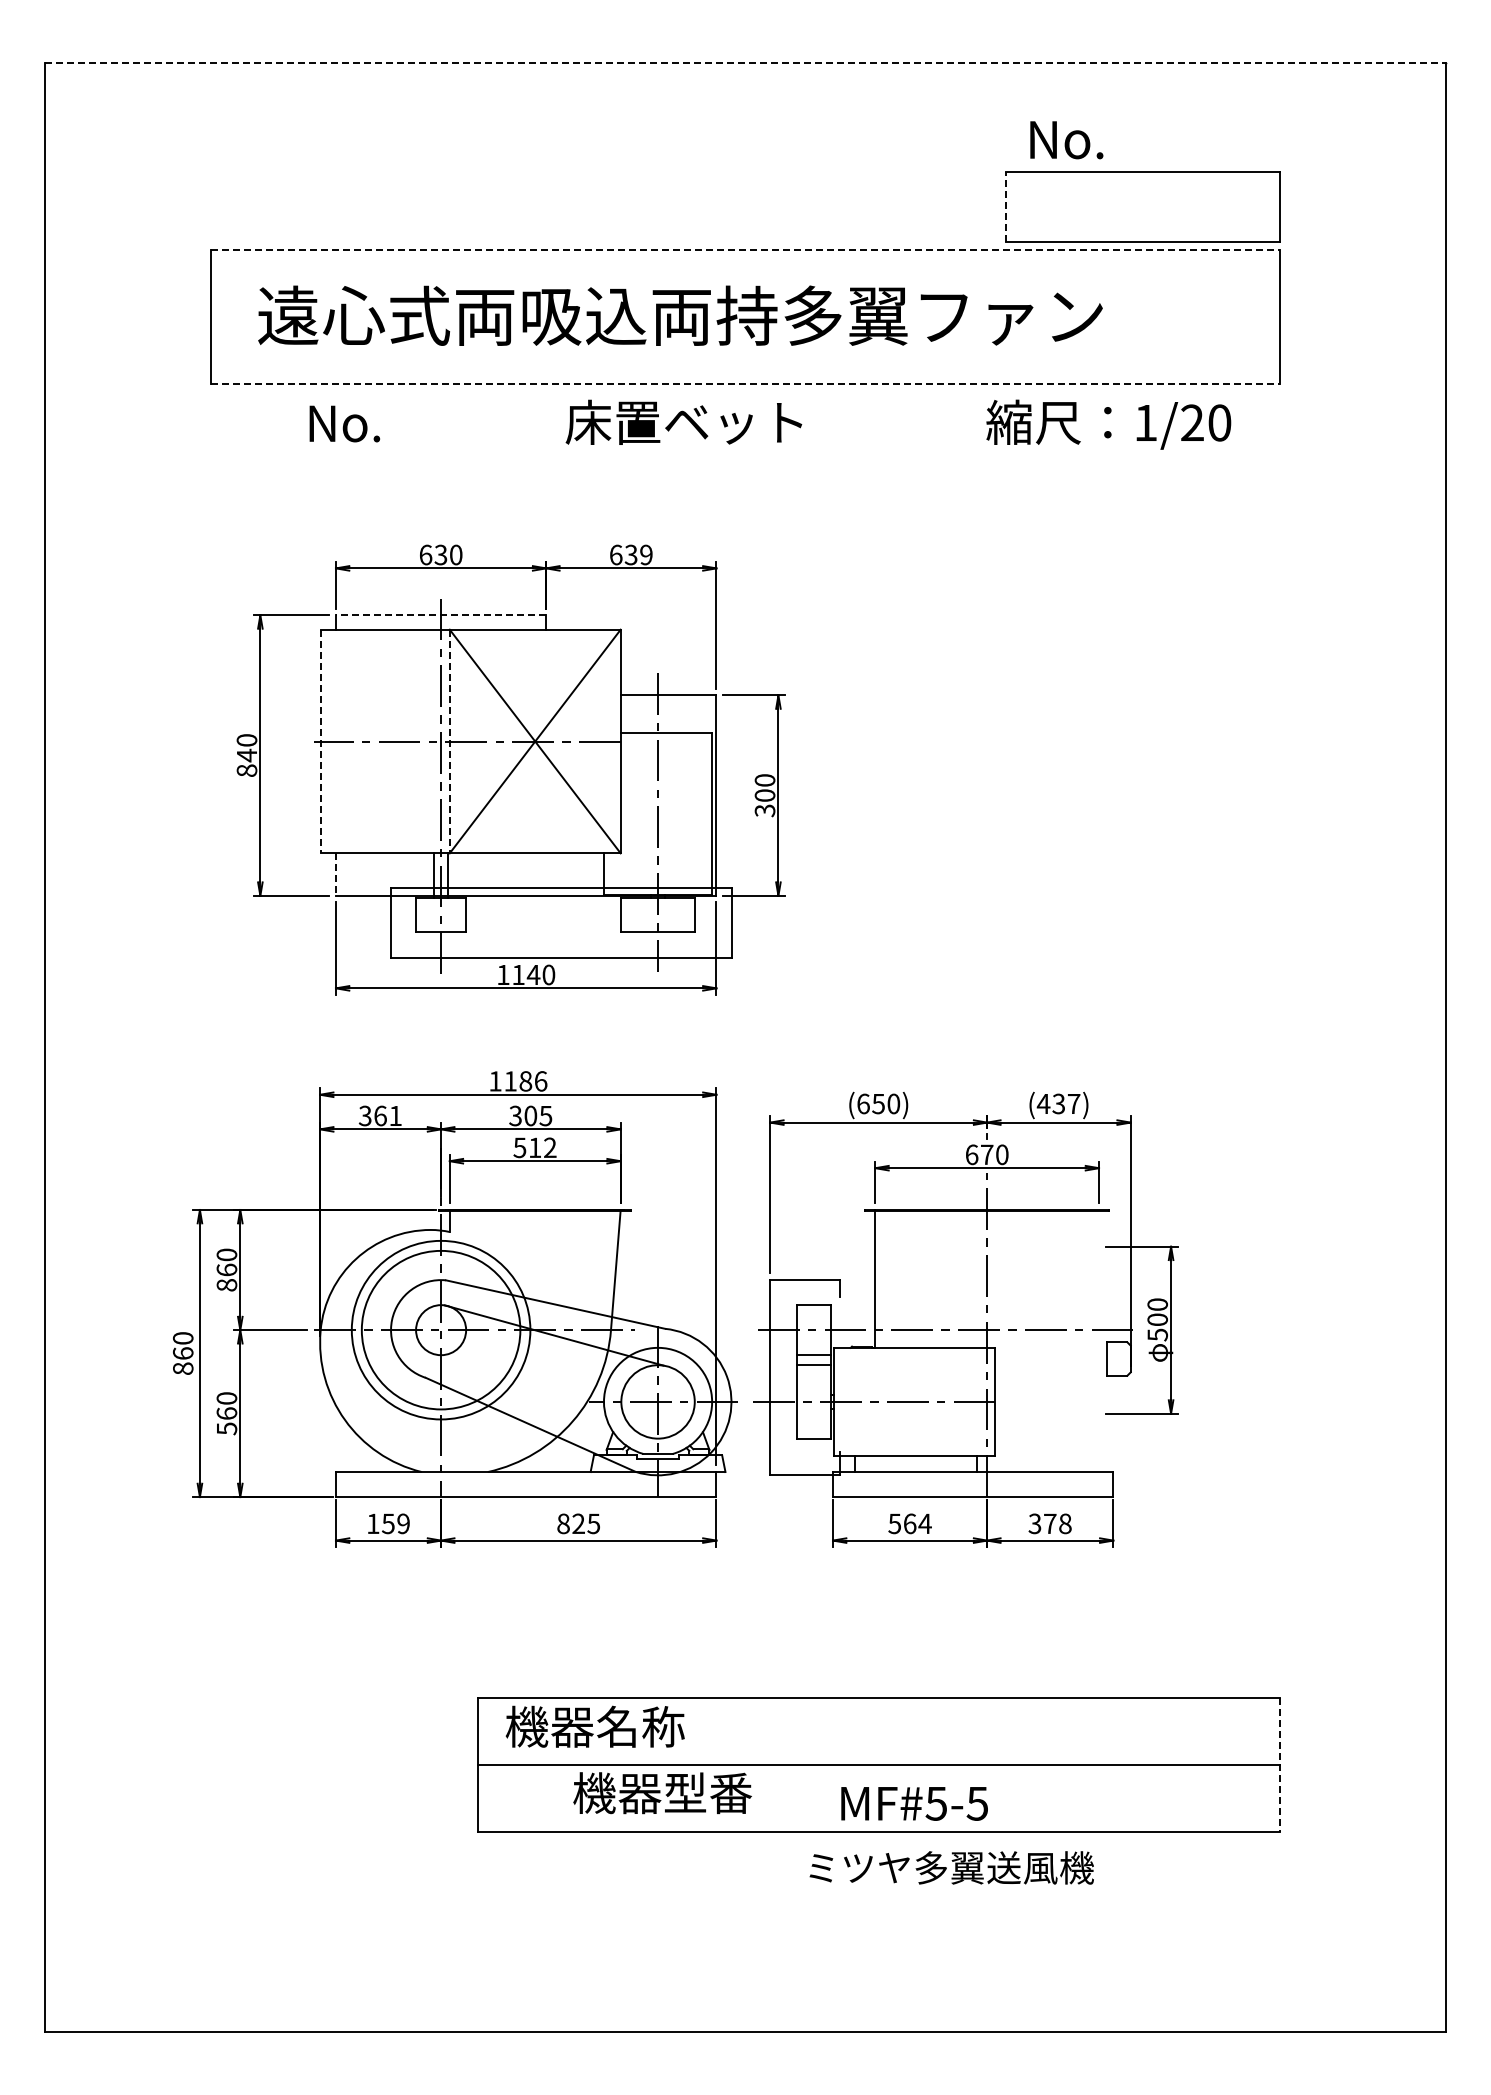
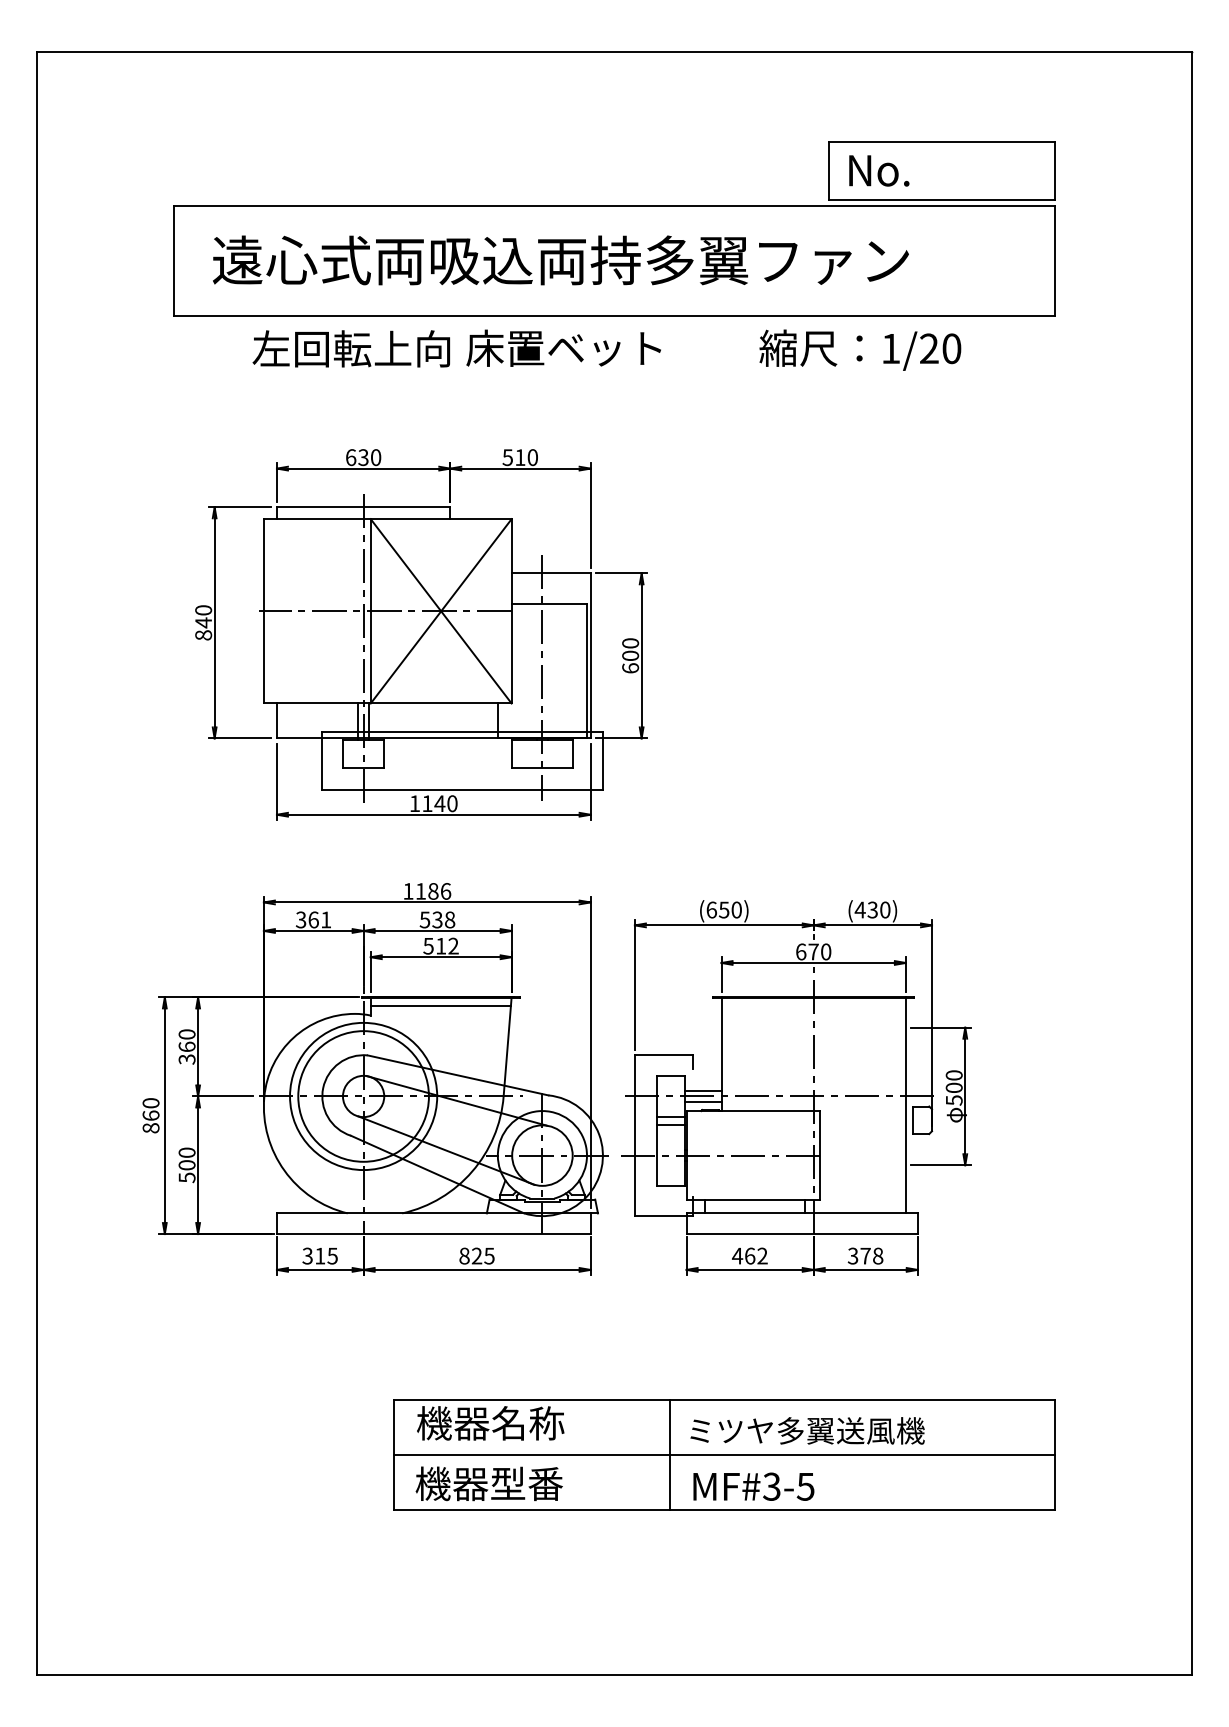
line: (745, 62) -> (614, 51), dashed -> solid
text: (1066, 140) -> (879, 171), moved
line: (1006, 206) -> (829, 170), dashed -> solid
line: (745, 250) -> (614, 206), dashed -> solid
line: (745, 383) -> (614, 316), dashed -> solid
text: (425, 422) -> (350, 348), No. -> 左回転上向
text: (1108, 424) -> (860, 350), moved
text: (630, 554) -> (519, 457), 639 -> 510
line: (440, 615) -> (363, 507), dashed -> solid
line: (320, 741) -> (264, 611), dashed -> solid
line: (449, 741) -> (370, 611), dashed -> solid
text: (764, 810) -> (630, 668), 300 -> 600
line: (335, 875) -> (276, 721), dashed -> solid
text: (1074, 1103) -> (885, 909), (437) -> (430)
text: (531, 1115) -> (438, 919), 305 -> 538
line: (534, 1220) -> (440, 1006), added
text: (226, 1285) -> (186, 1059), 860 -> 360
line: (852, 1323) -> (702, 1090), added
line: (852, 1336) -> (702, 1101), added
line: (1099, 1341) -> (906, 1105), added
line: (541, 1395) -> (446, 1150), added
text: (226, 1413) -> (186, 1165), 560 -> 500
text: (387, 1523) -> (319, 1255), 159 -> 315
text: (909, 1523) -> (749, 1255), 564 -> 462
line: (812, 1764) -> (669, 1454), added
line: (1279, 1765) -> (1054, 1455), dashed -> solid
text: (662, 1793) -> (489, 1484), moved
text: (935, 1803) -> (771, 1486), MF#5-5 -> MF#3-5
text: (951, 1867) -> (807, 1430), moved

